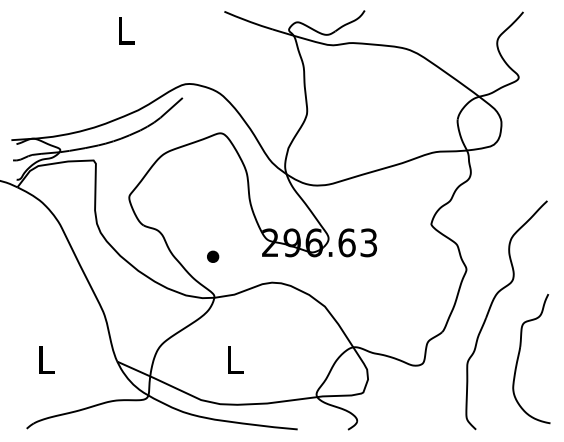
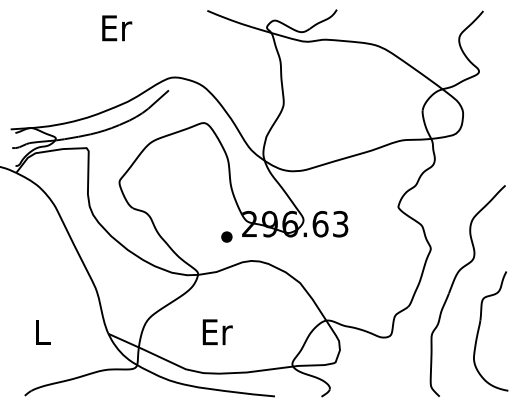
text: (127, 30) -> (117, 28), L -> Er
part: (212, 256) -> (226, 236), moved
text: (235, 360) -> (217, 332), L -> Er

